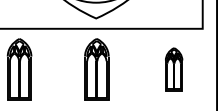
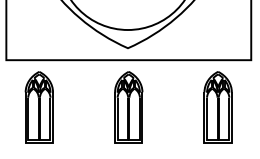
part: (173, 69) -> (217, 107), size x1.43

